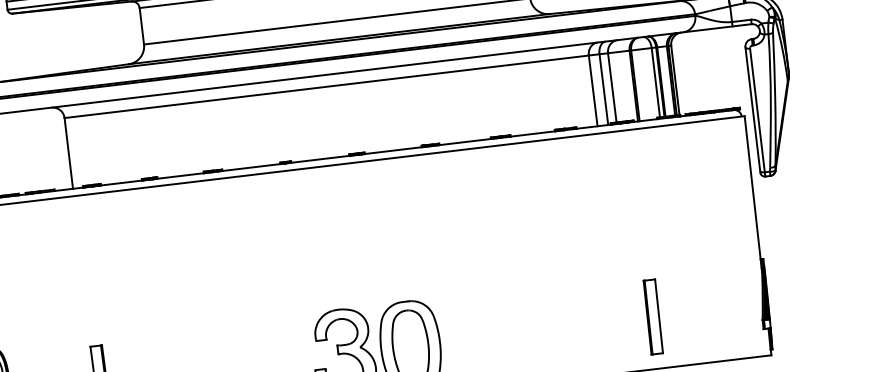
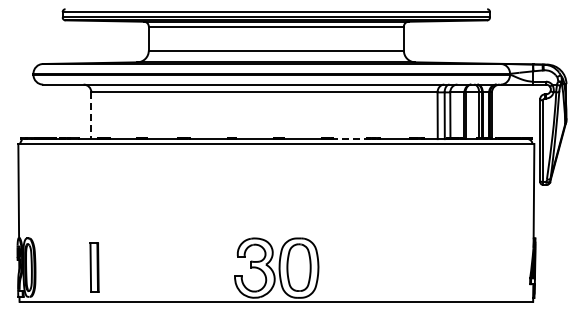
line: (468, 142) -> (352, 139), solid -> dashed
line: (69, 154) -> (91, 116), solid -> dashed
part: (653, 316) -> (459, 267), removed

